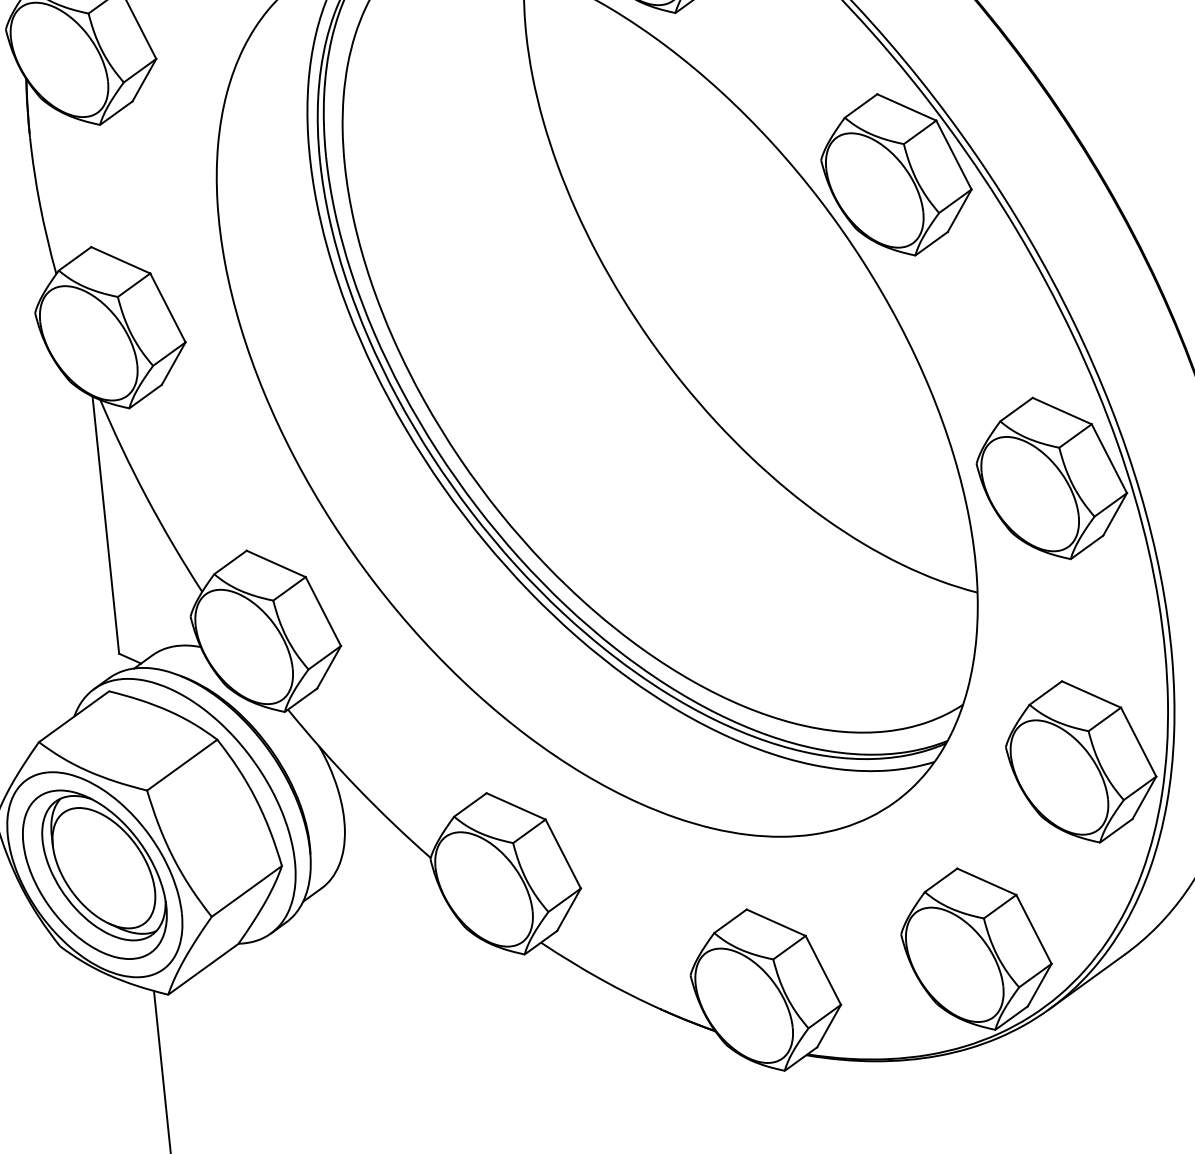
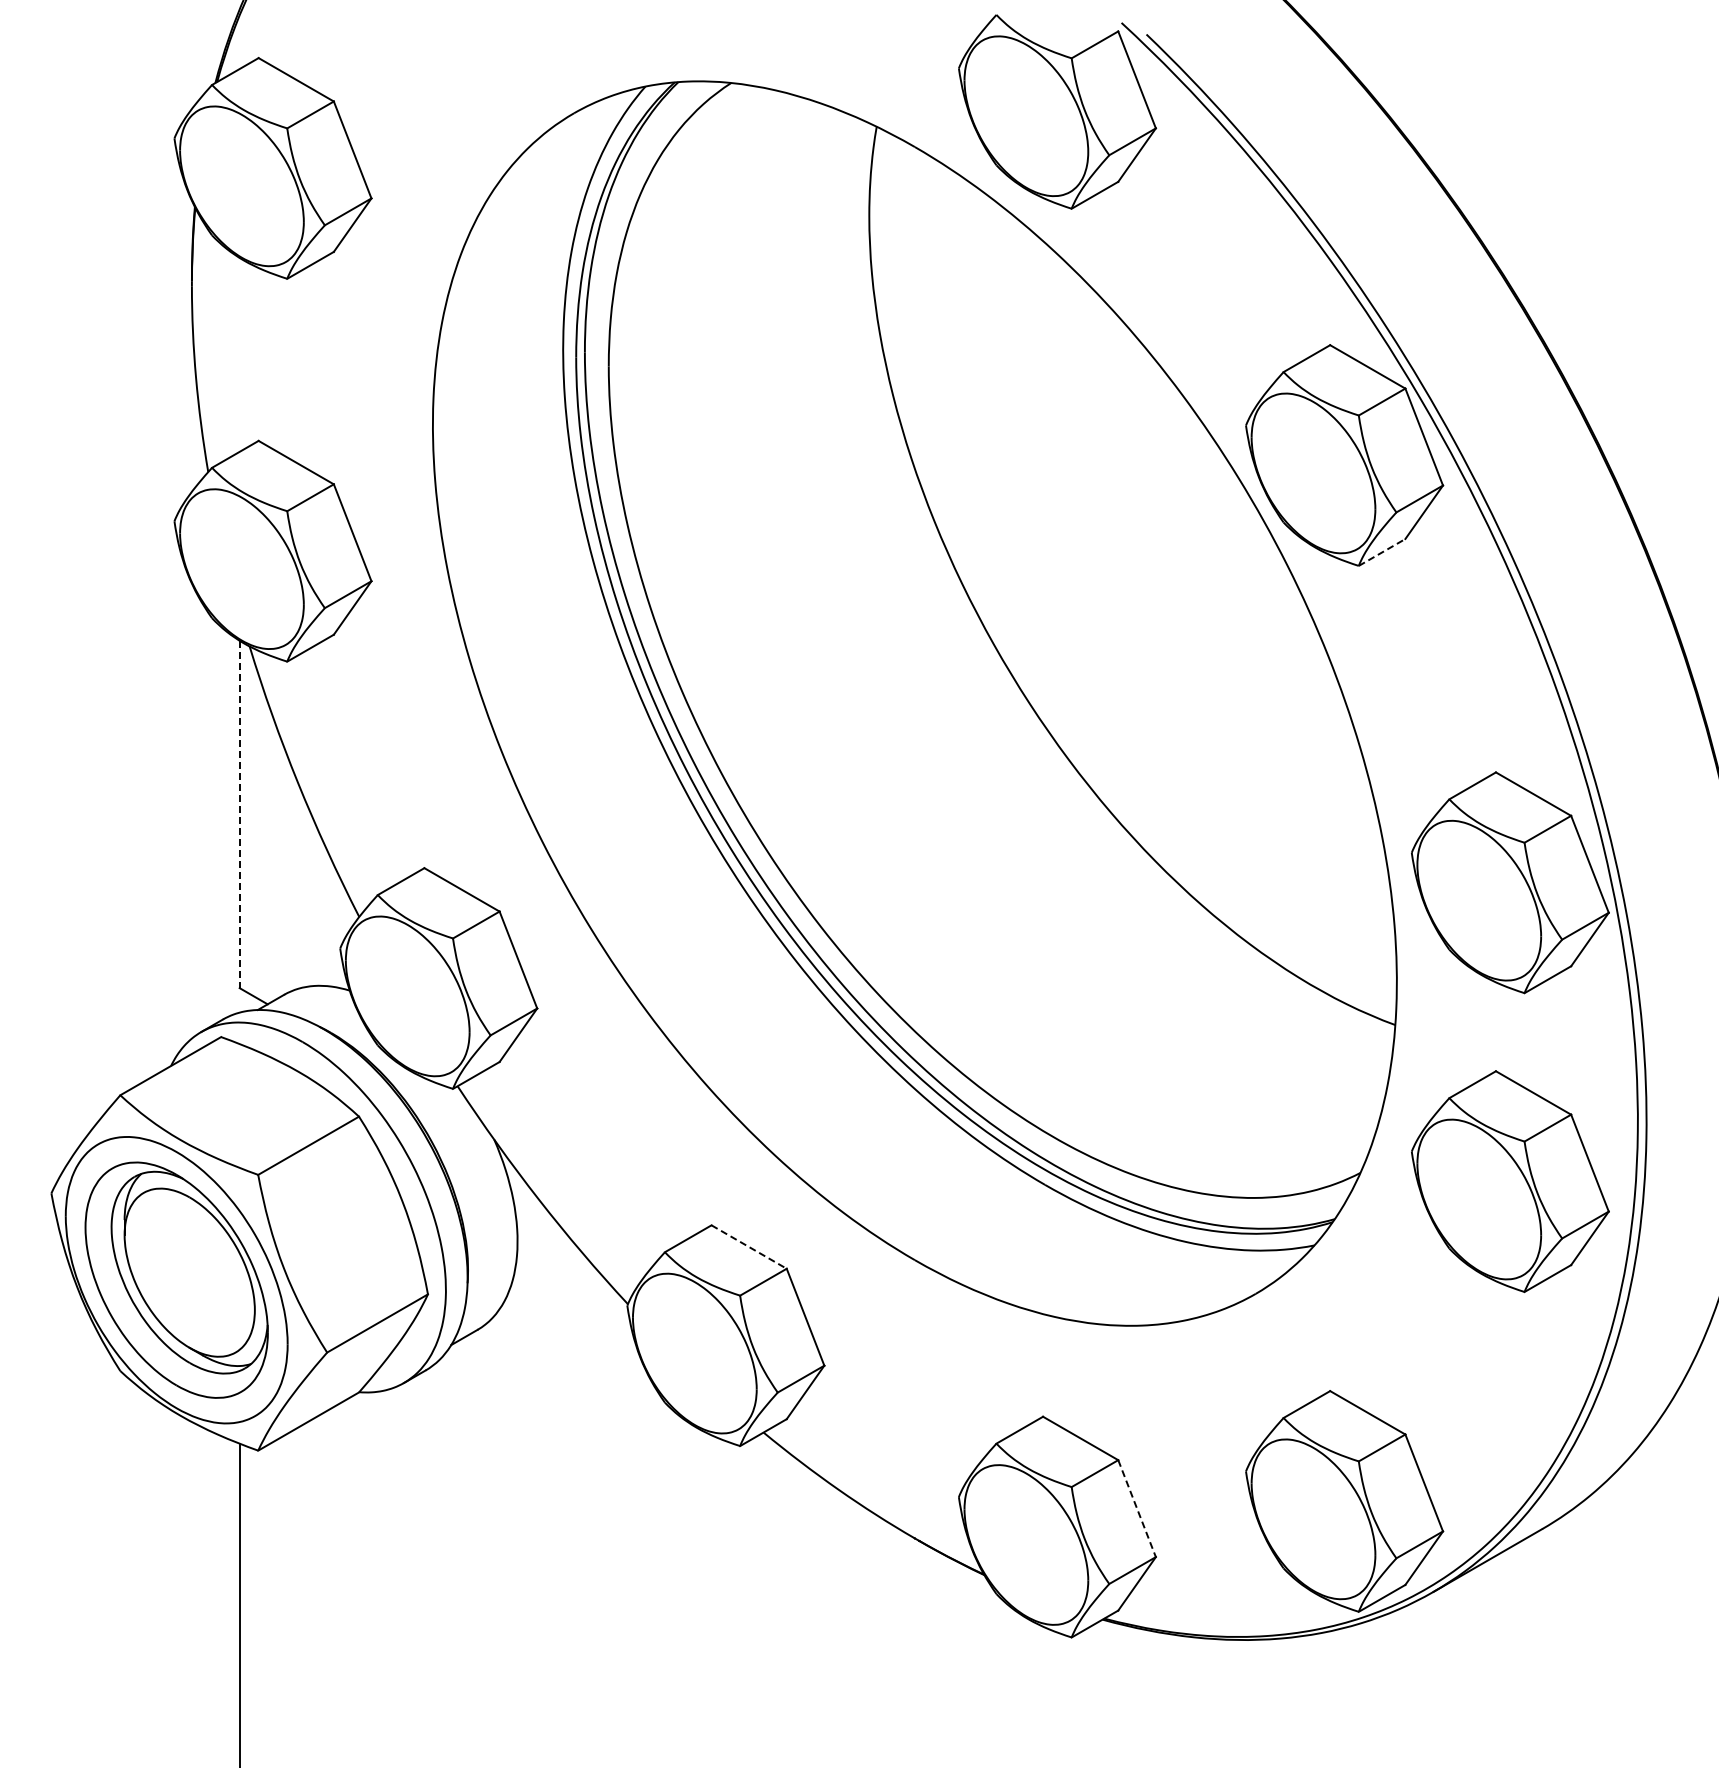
line: (931, 243) -> (1382, 552), solid -> dashed
line: (105, 525) -> (239, 814), solid -> dashed
part: (1081, 761) -> (1510, 1181), moved
line: (516, 806) -> (749, 1247), solid -> dashed
line: (823, 970) -> (1137, 1508), solid -> dashed

